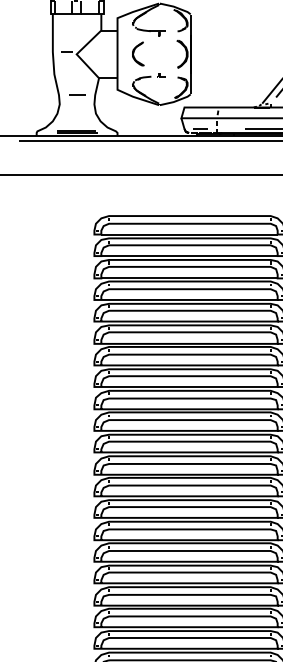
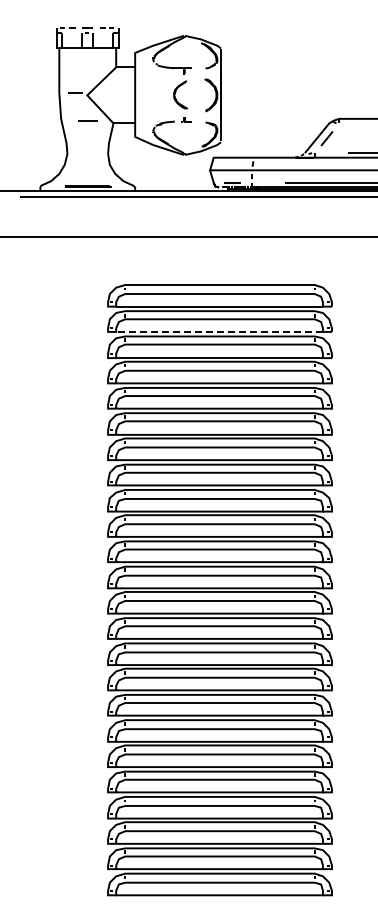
part: (138, 53) -> (180, 94), moved
line: (76, 94) -> (87, 120), moved
line: (189, 255) -> (219, 331), solid -> dashed

